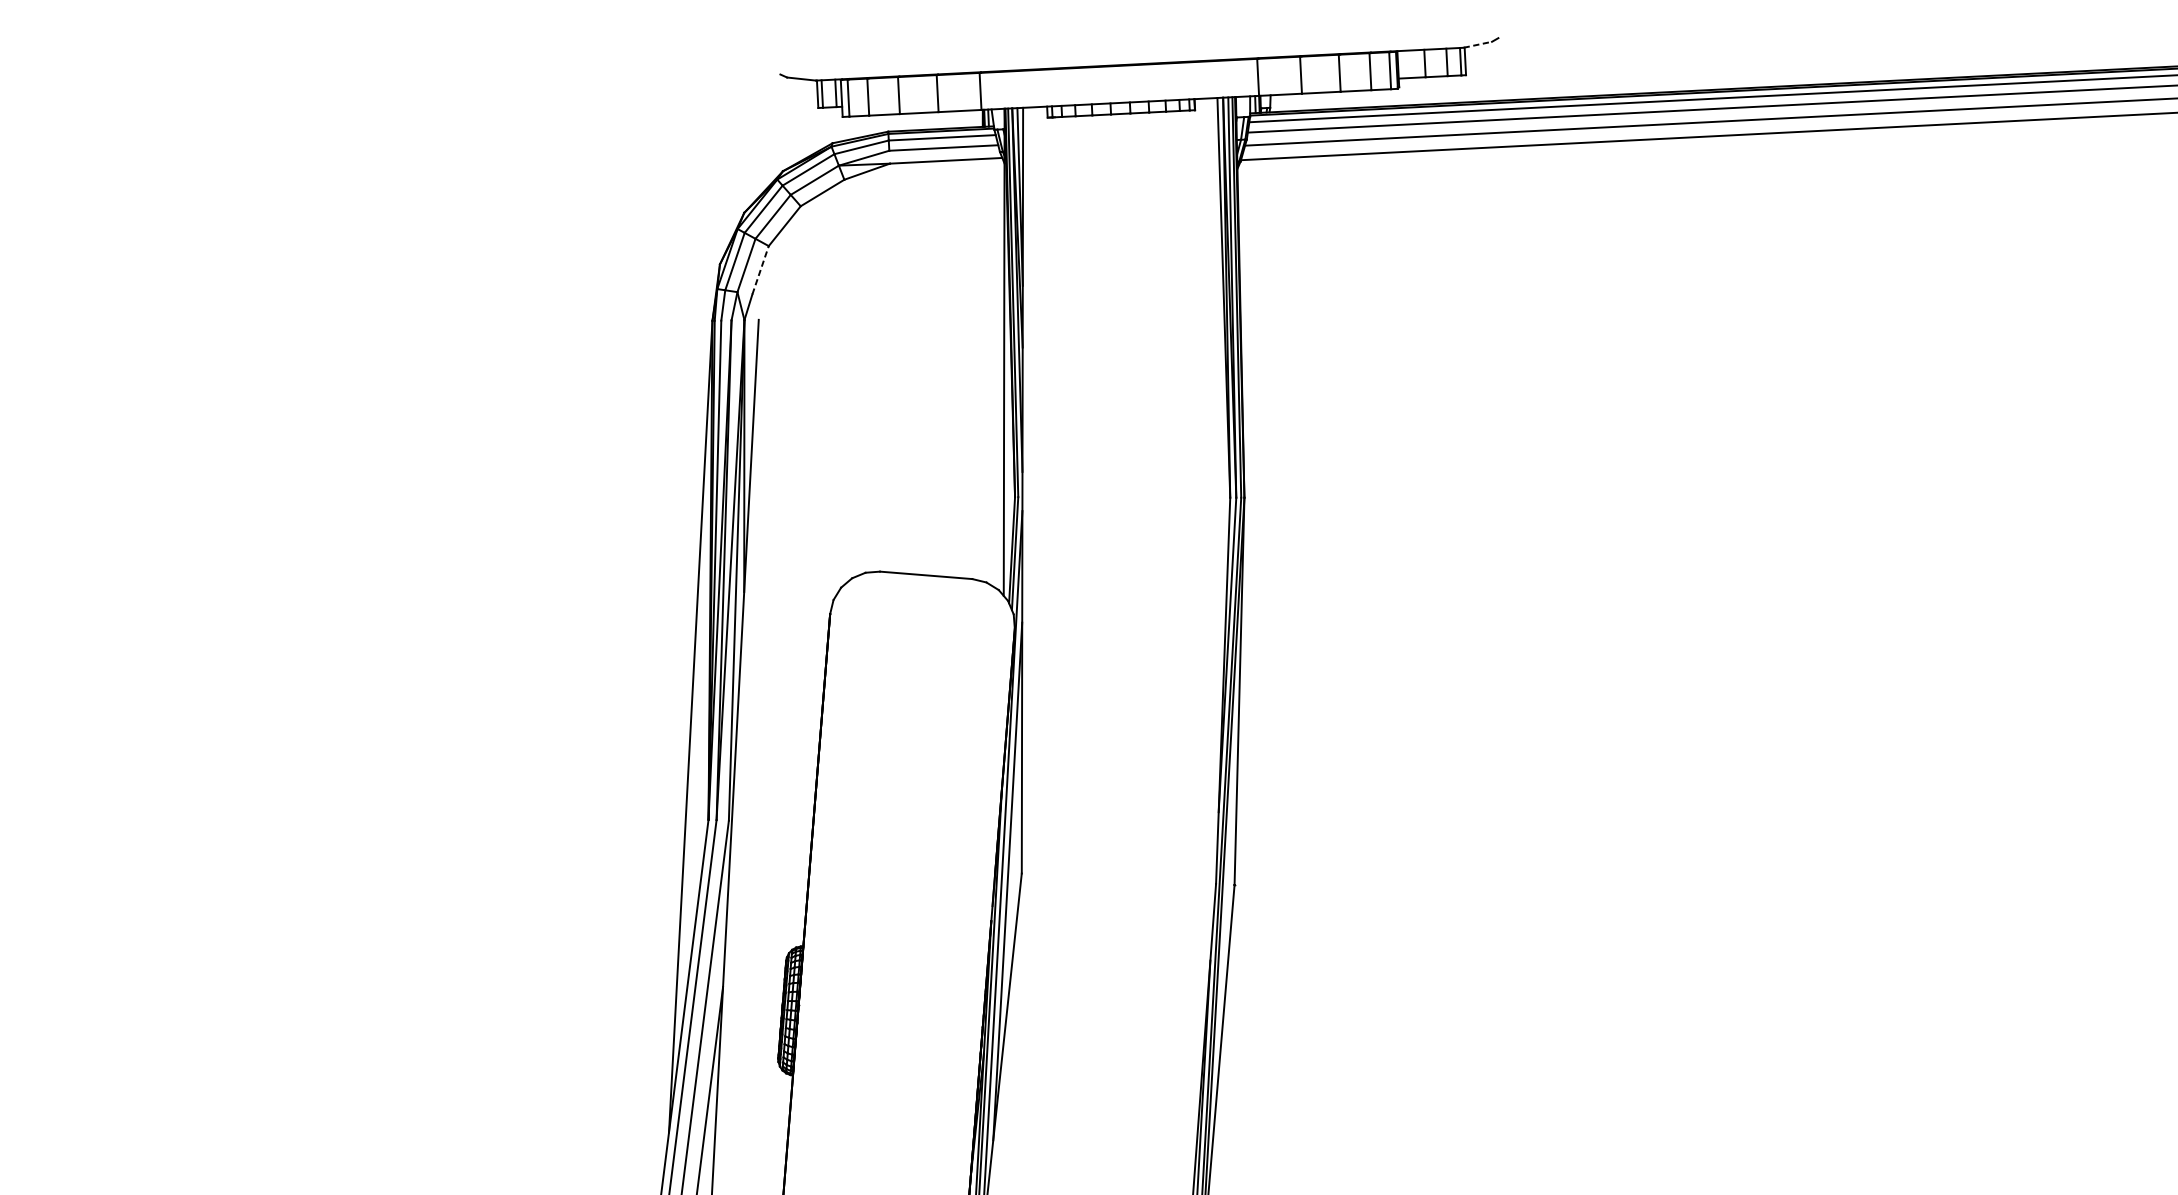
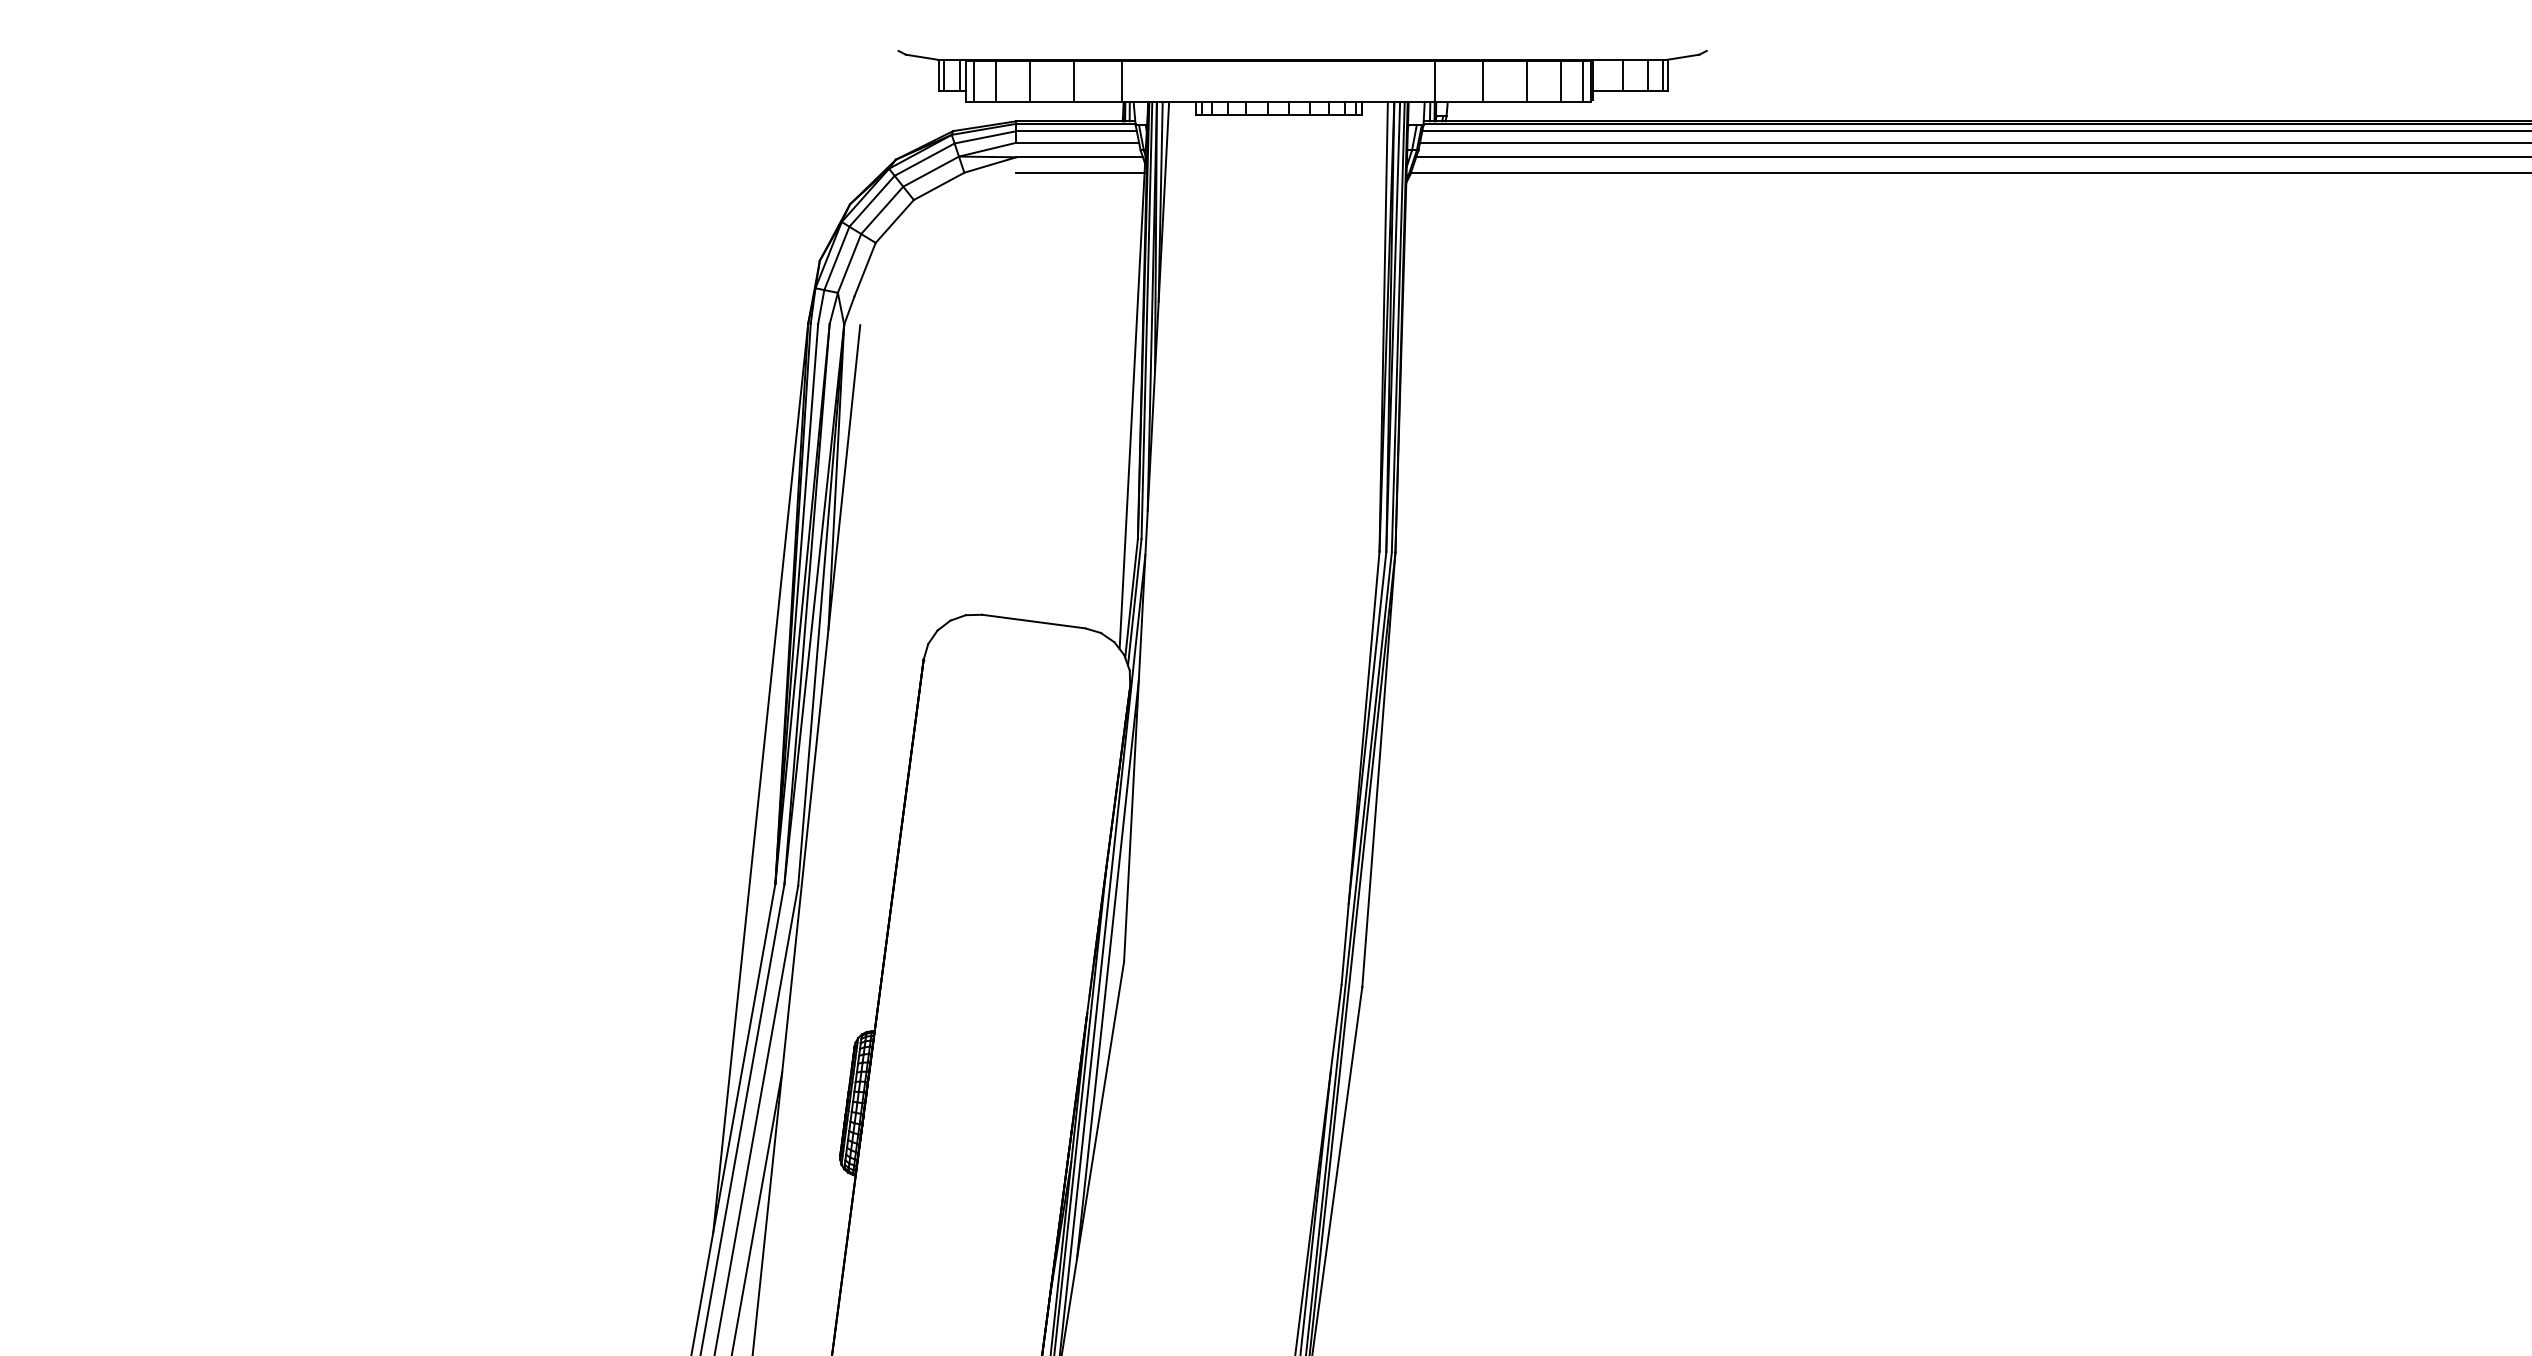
line: (1478, 45) -> (1683, 57), dashed -> solid
line: (947, 175) -> (1080, 173), added
line: (760, 270) -> (865, 269), dashed -> solid

